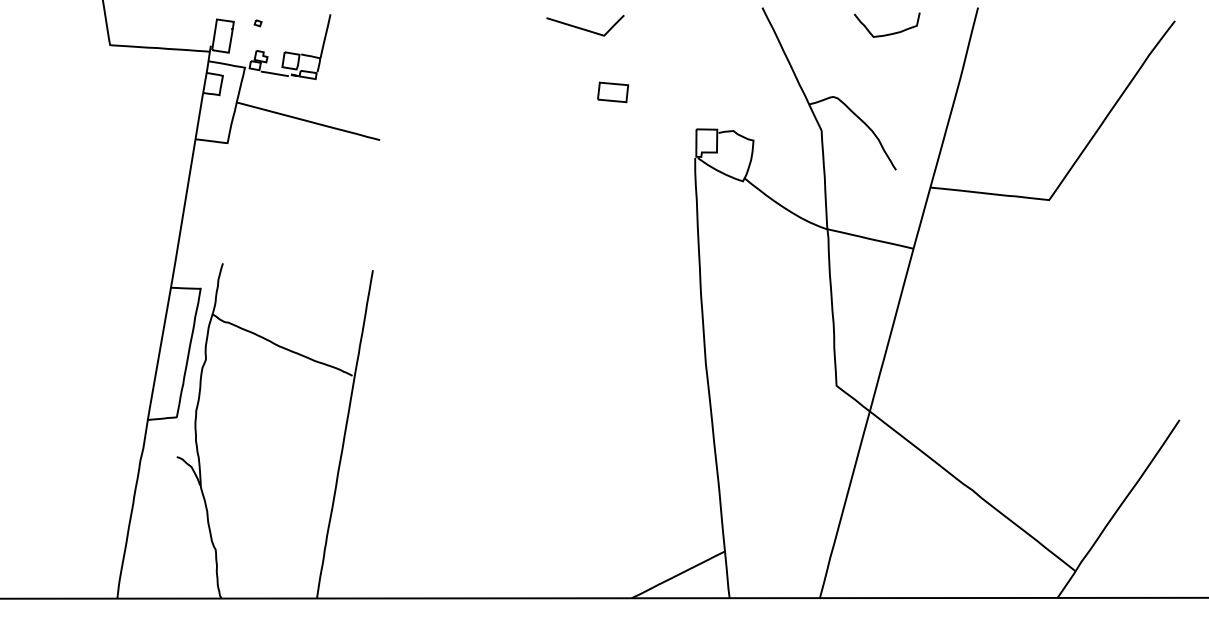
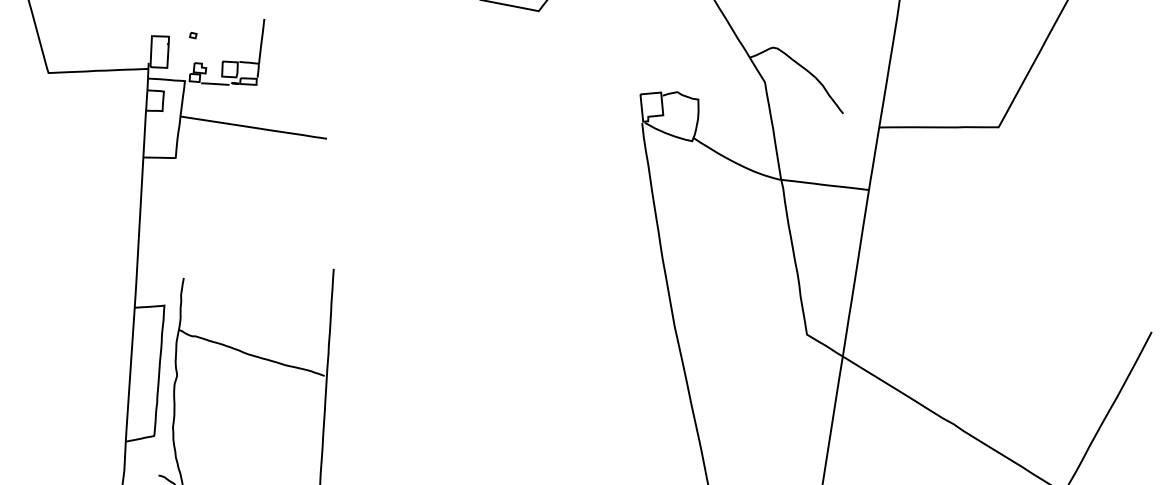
part: (613, 92) -> (554, 66), removed

